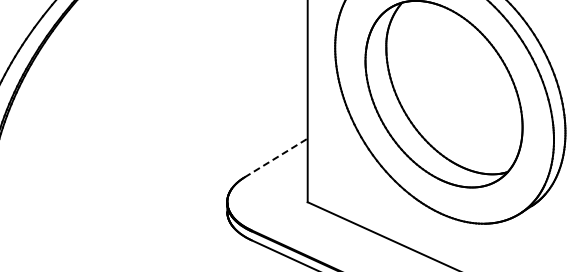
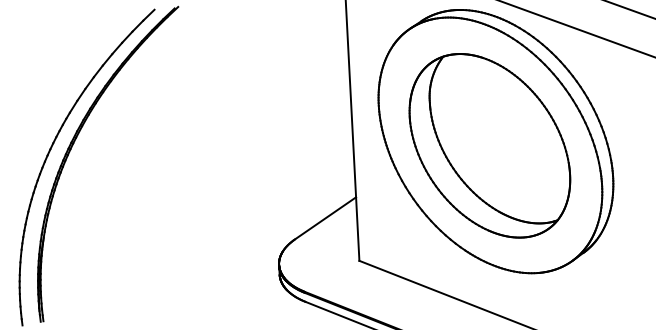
line: (276, 158) -> (325, 218), dashed -> solid

